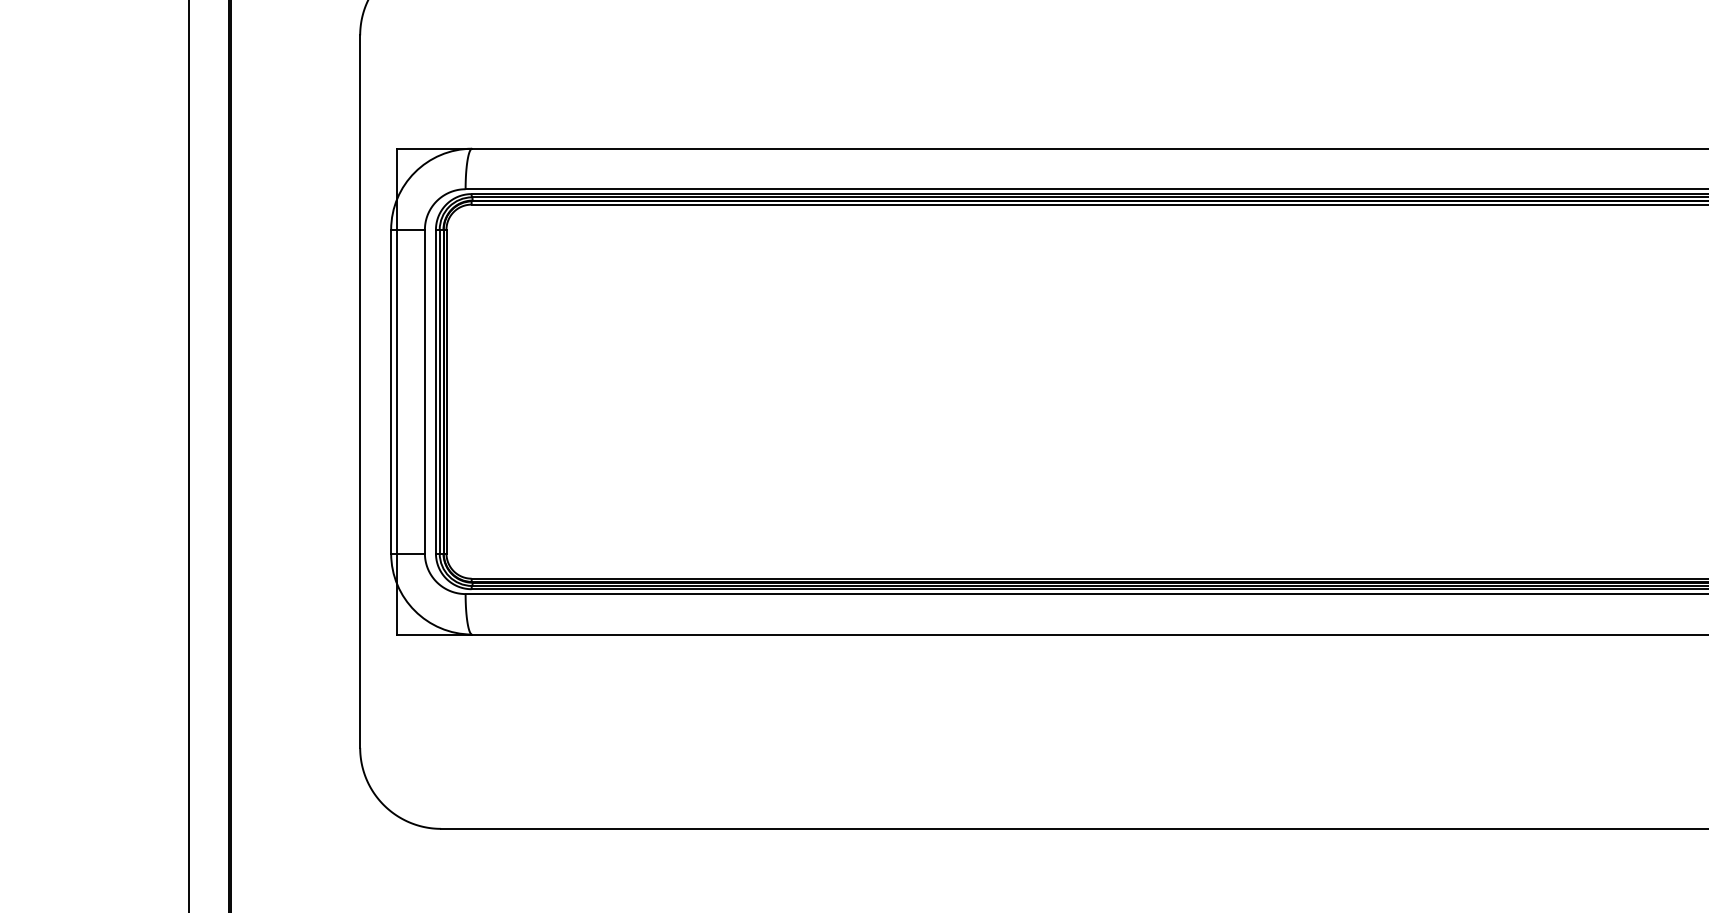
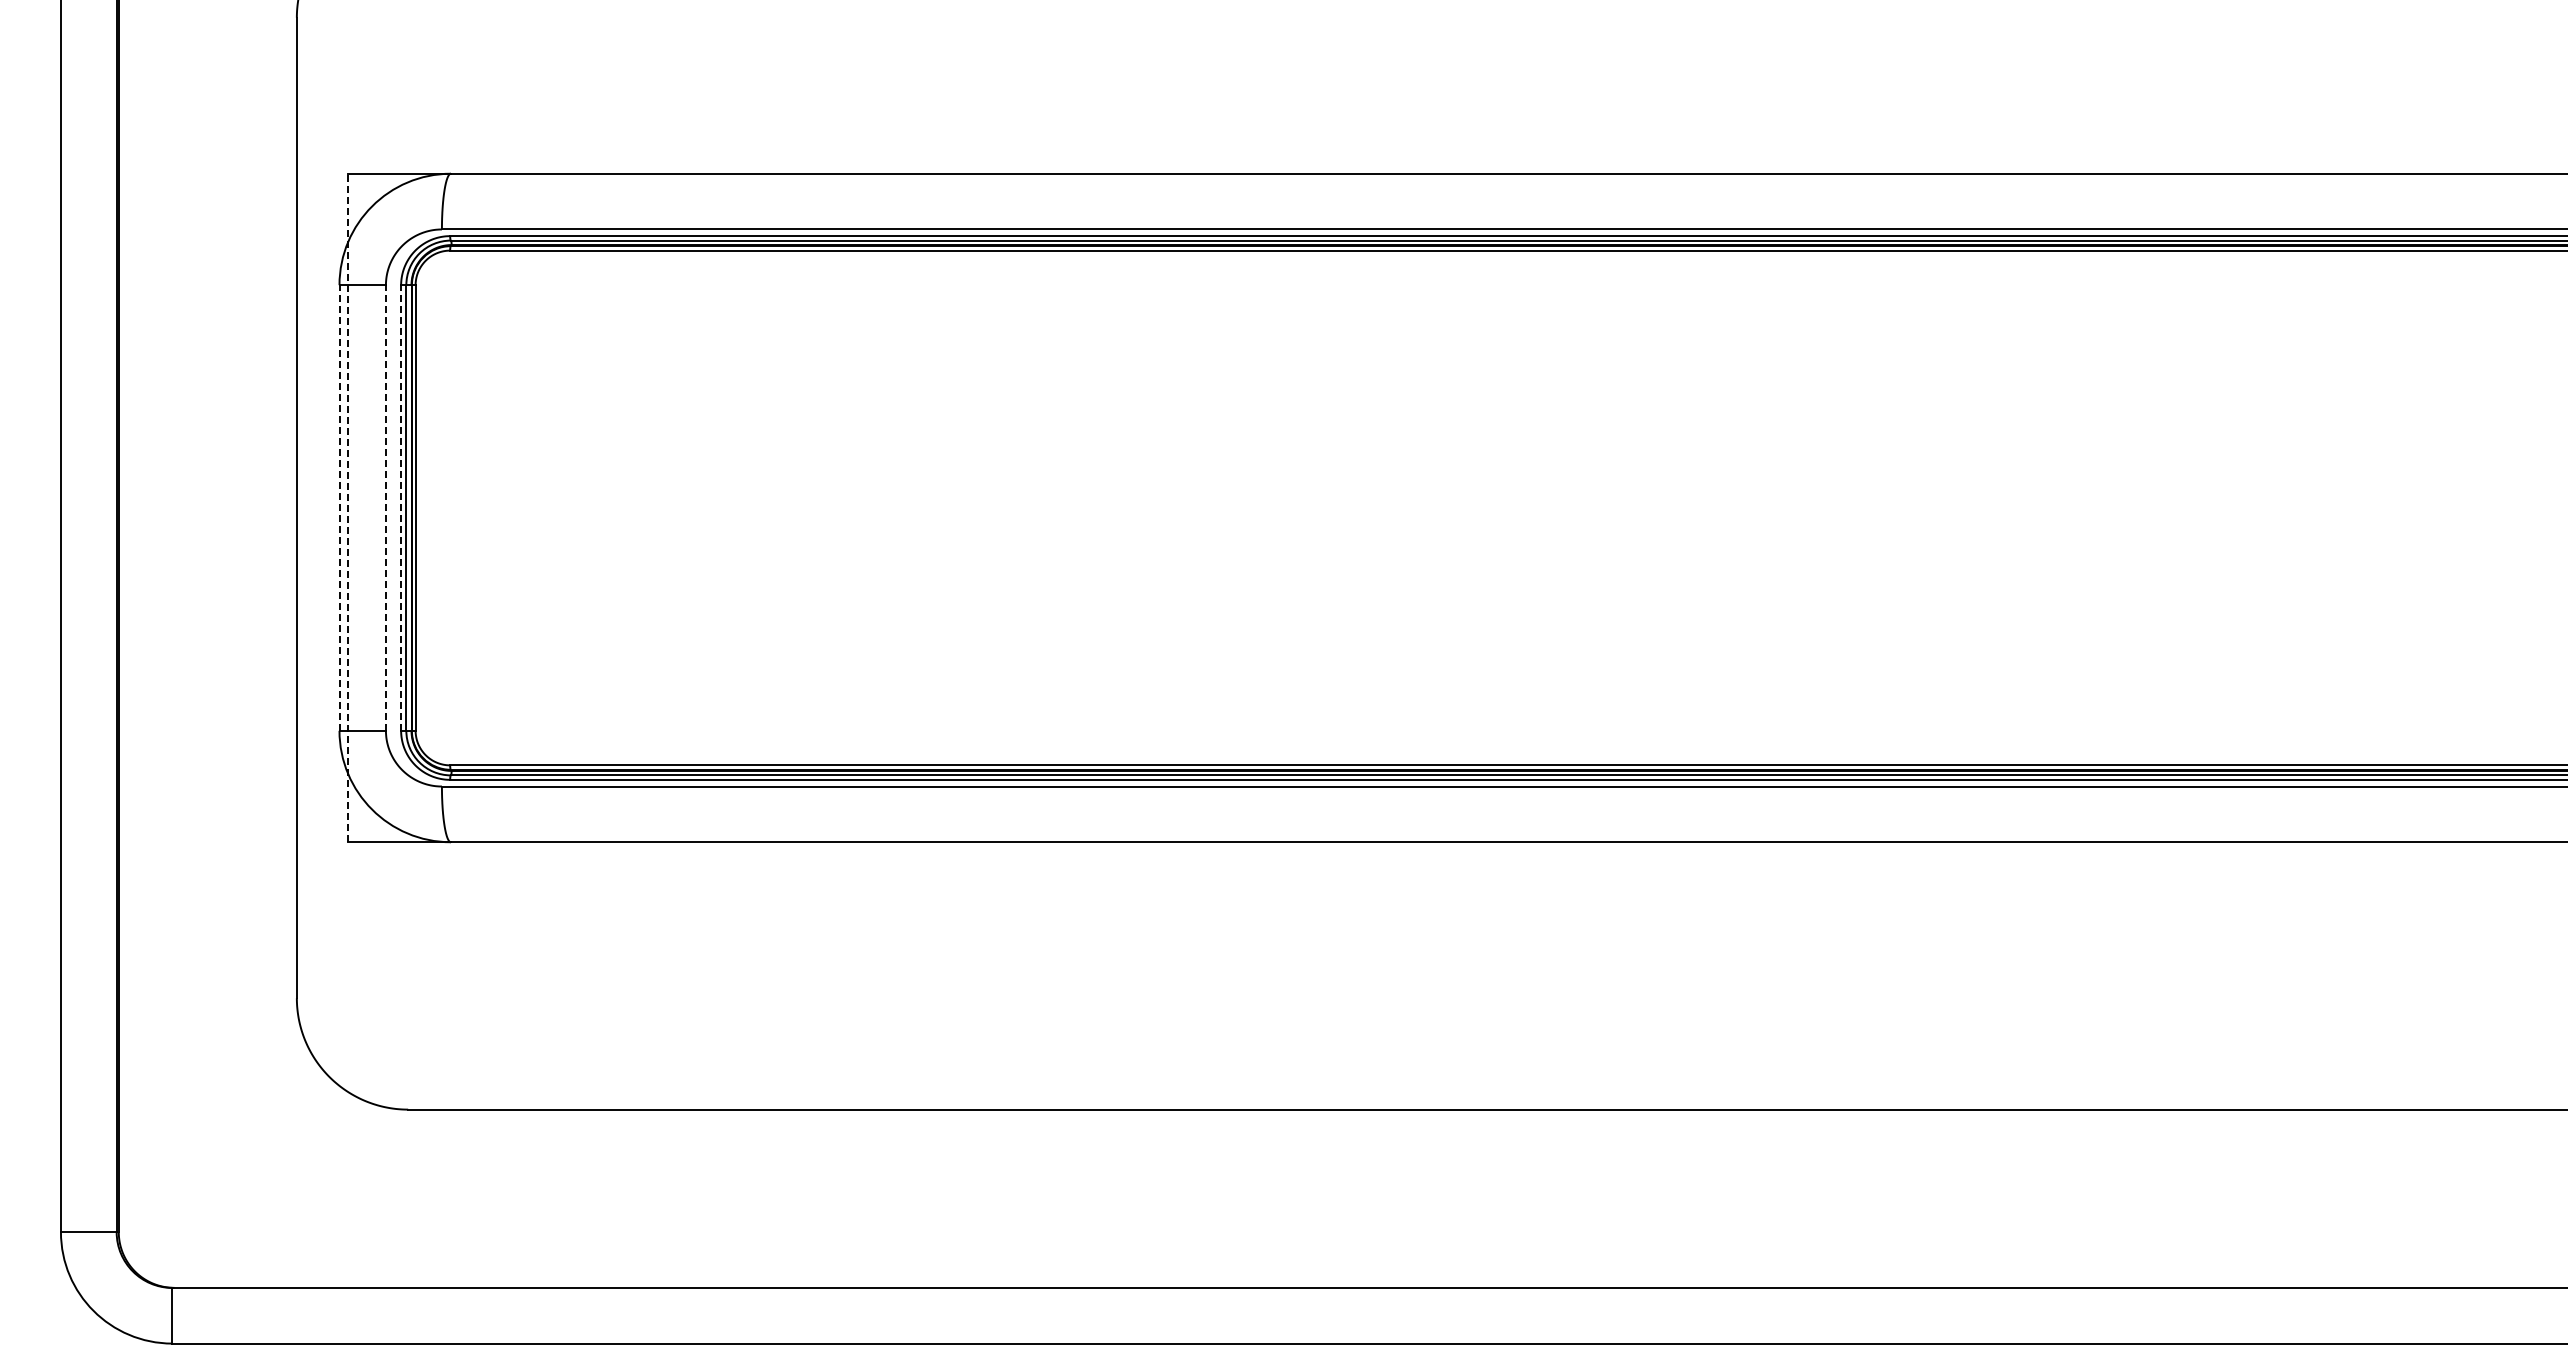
line: (396, 391) -> (347, 507), solid -> dashed
line: (391, 392) -> (339, 508), solid -> dashed
line: (424, 392) -> (385, 508), solid -> dashed
line: (436, 392) -> (401, 508), solid -> dashed

